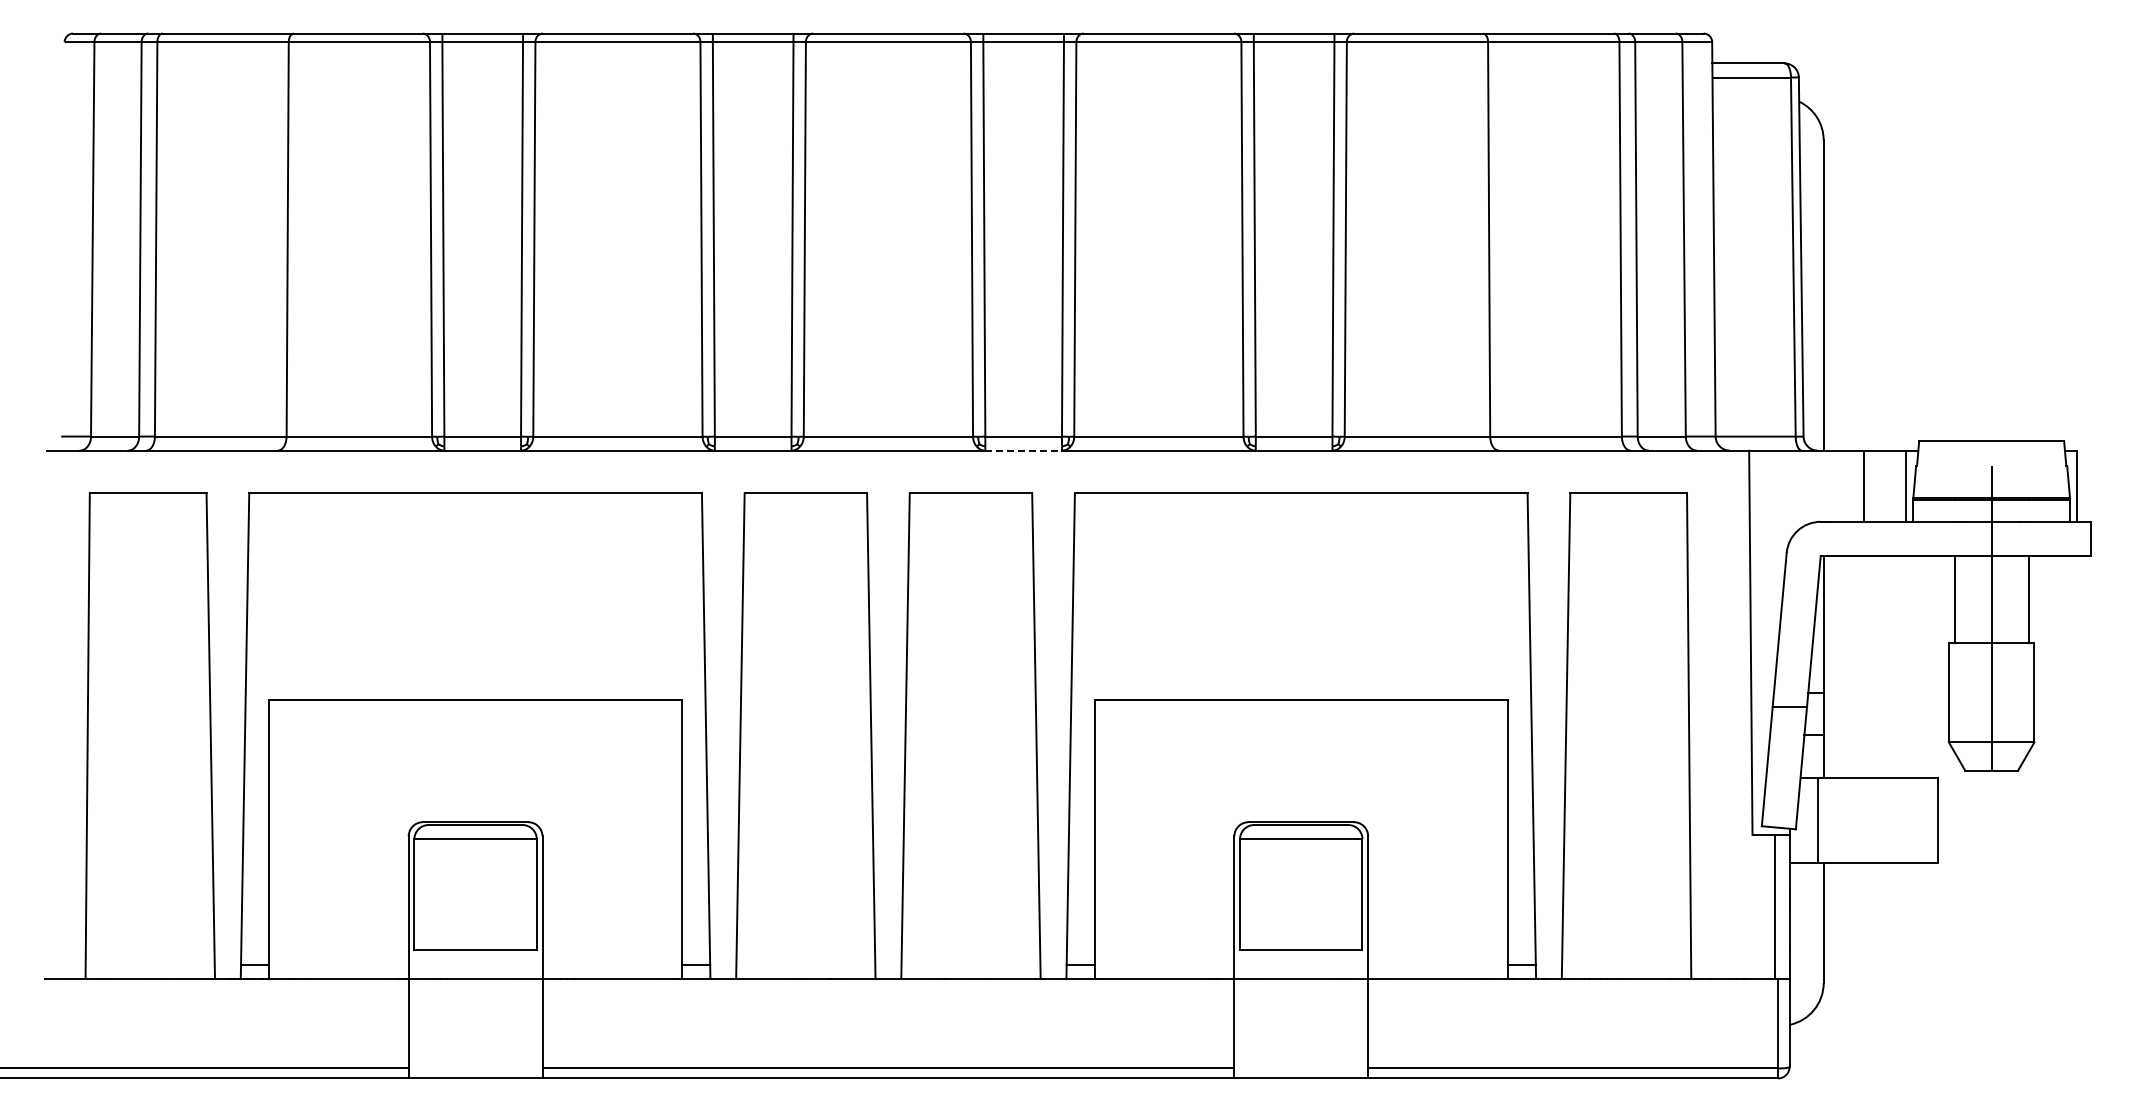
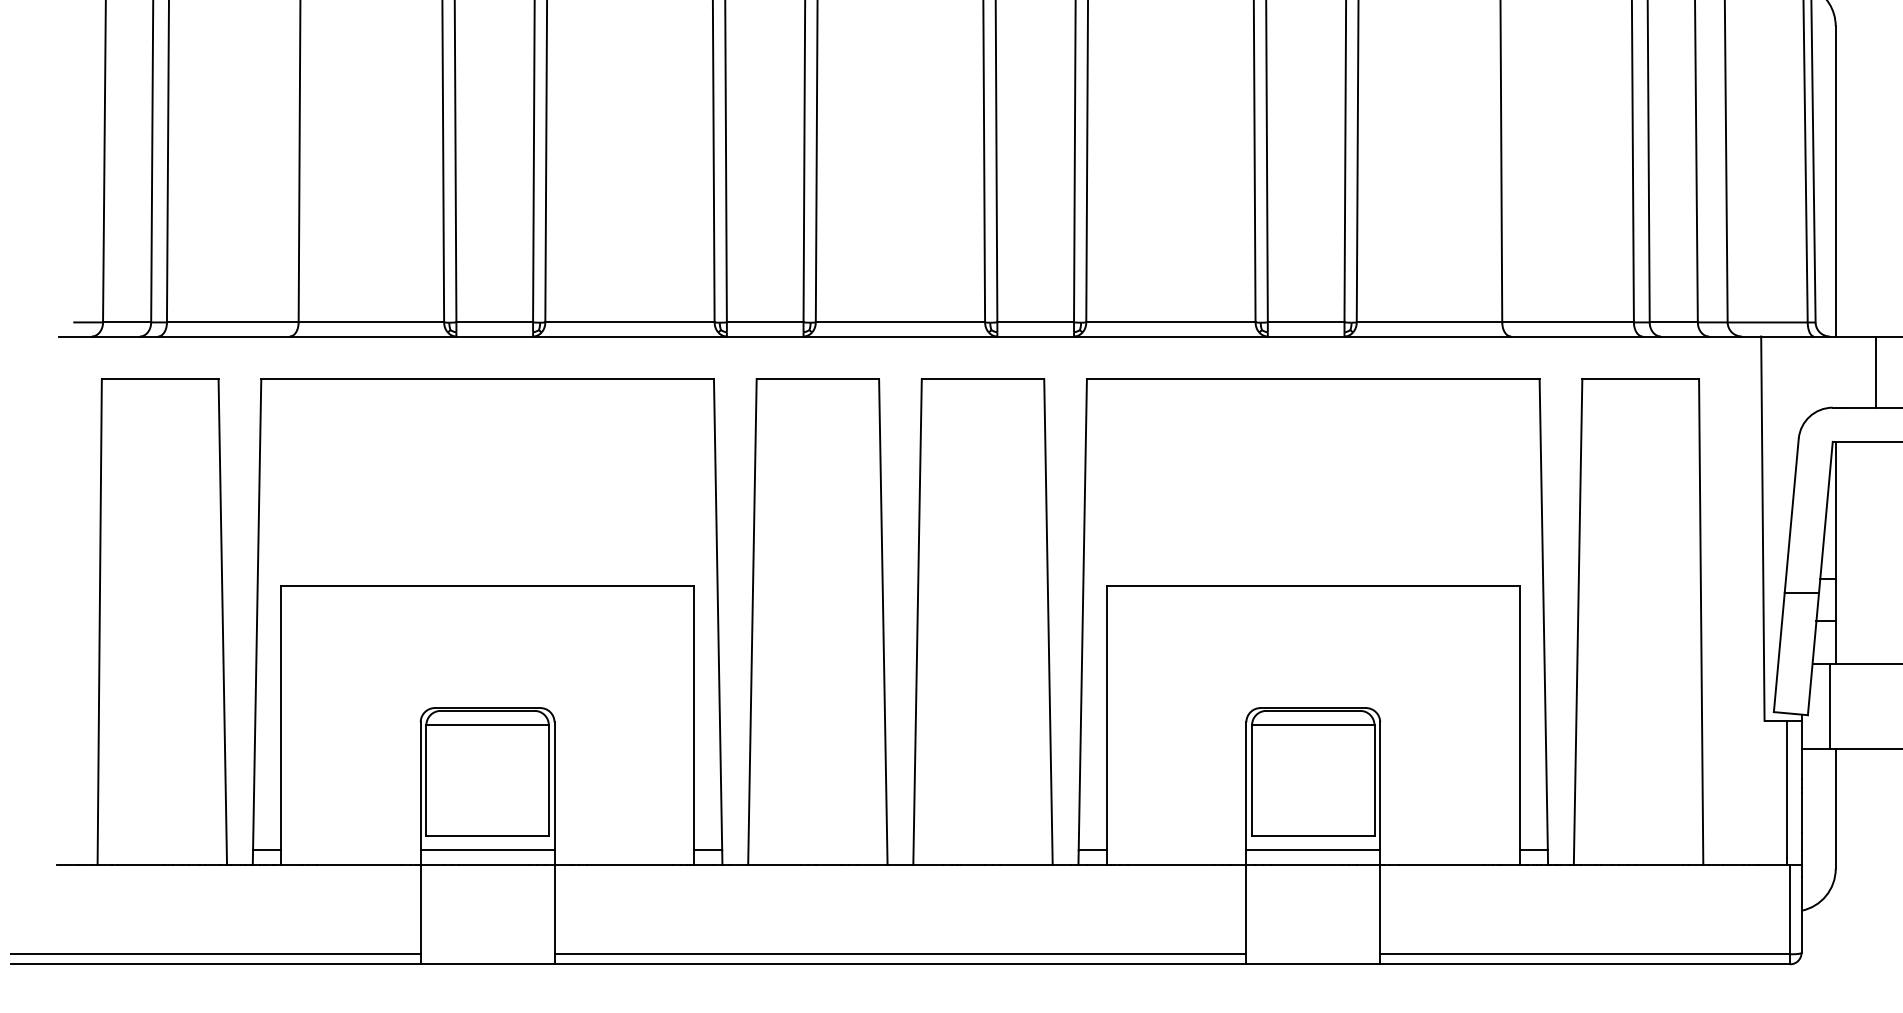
line: (1024, 450) -> (1036, 336), dashed -> solid
line: (475, 964) -> (487, 850), added
line: (1301, 964) -> (1313, 850), added

